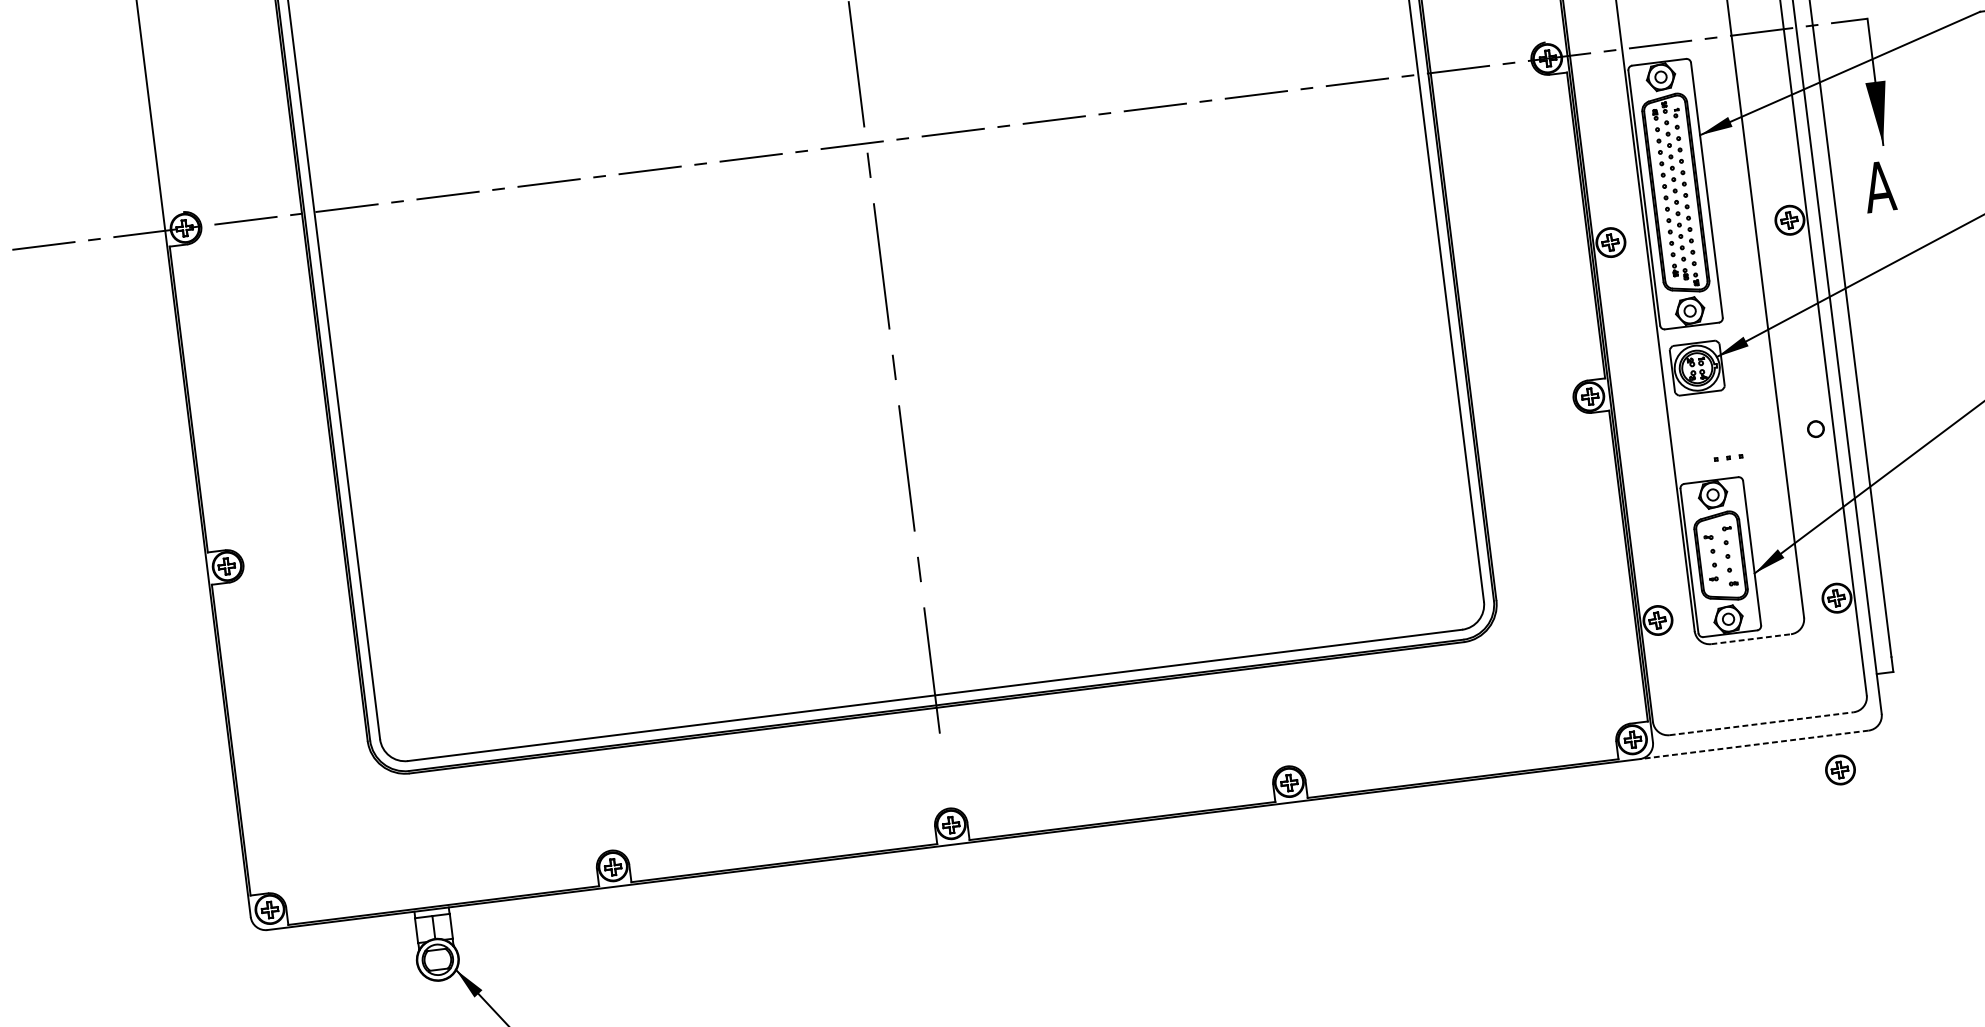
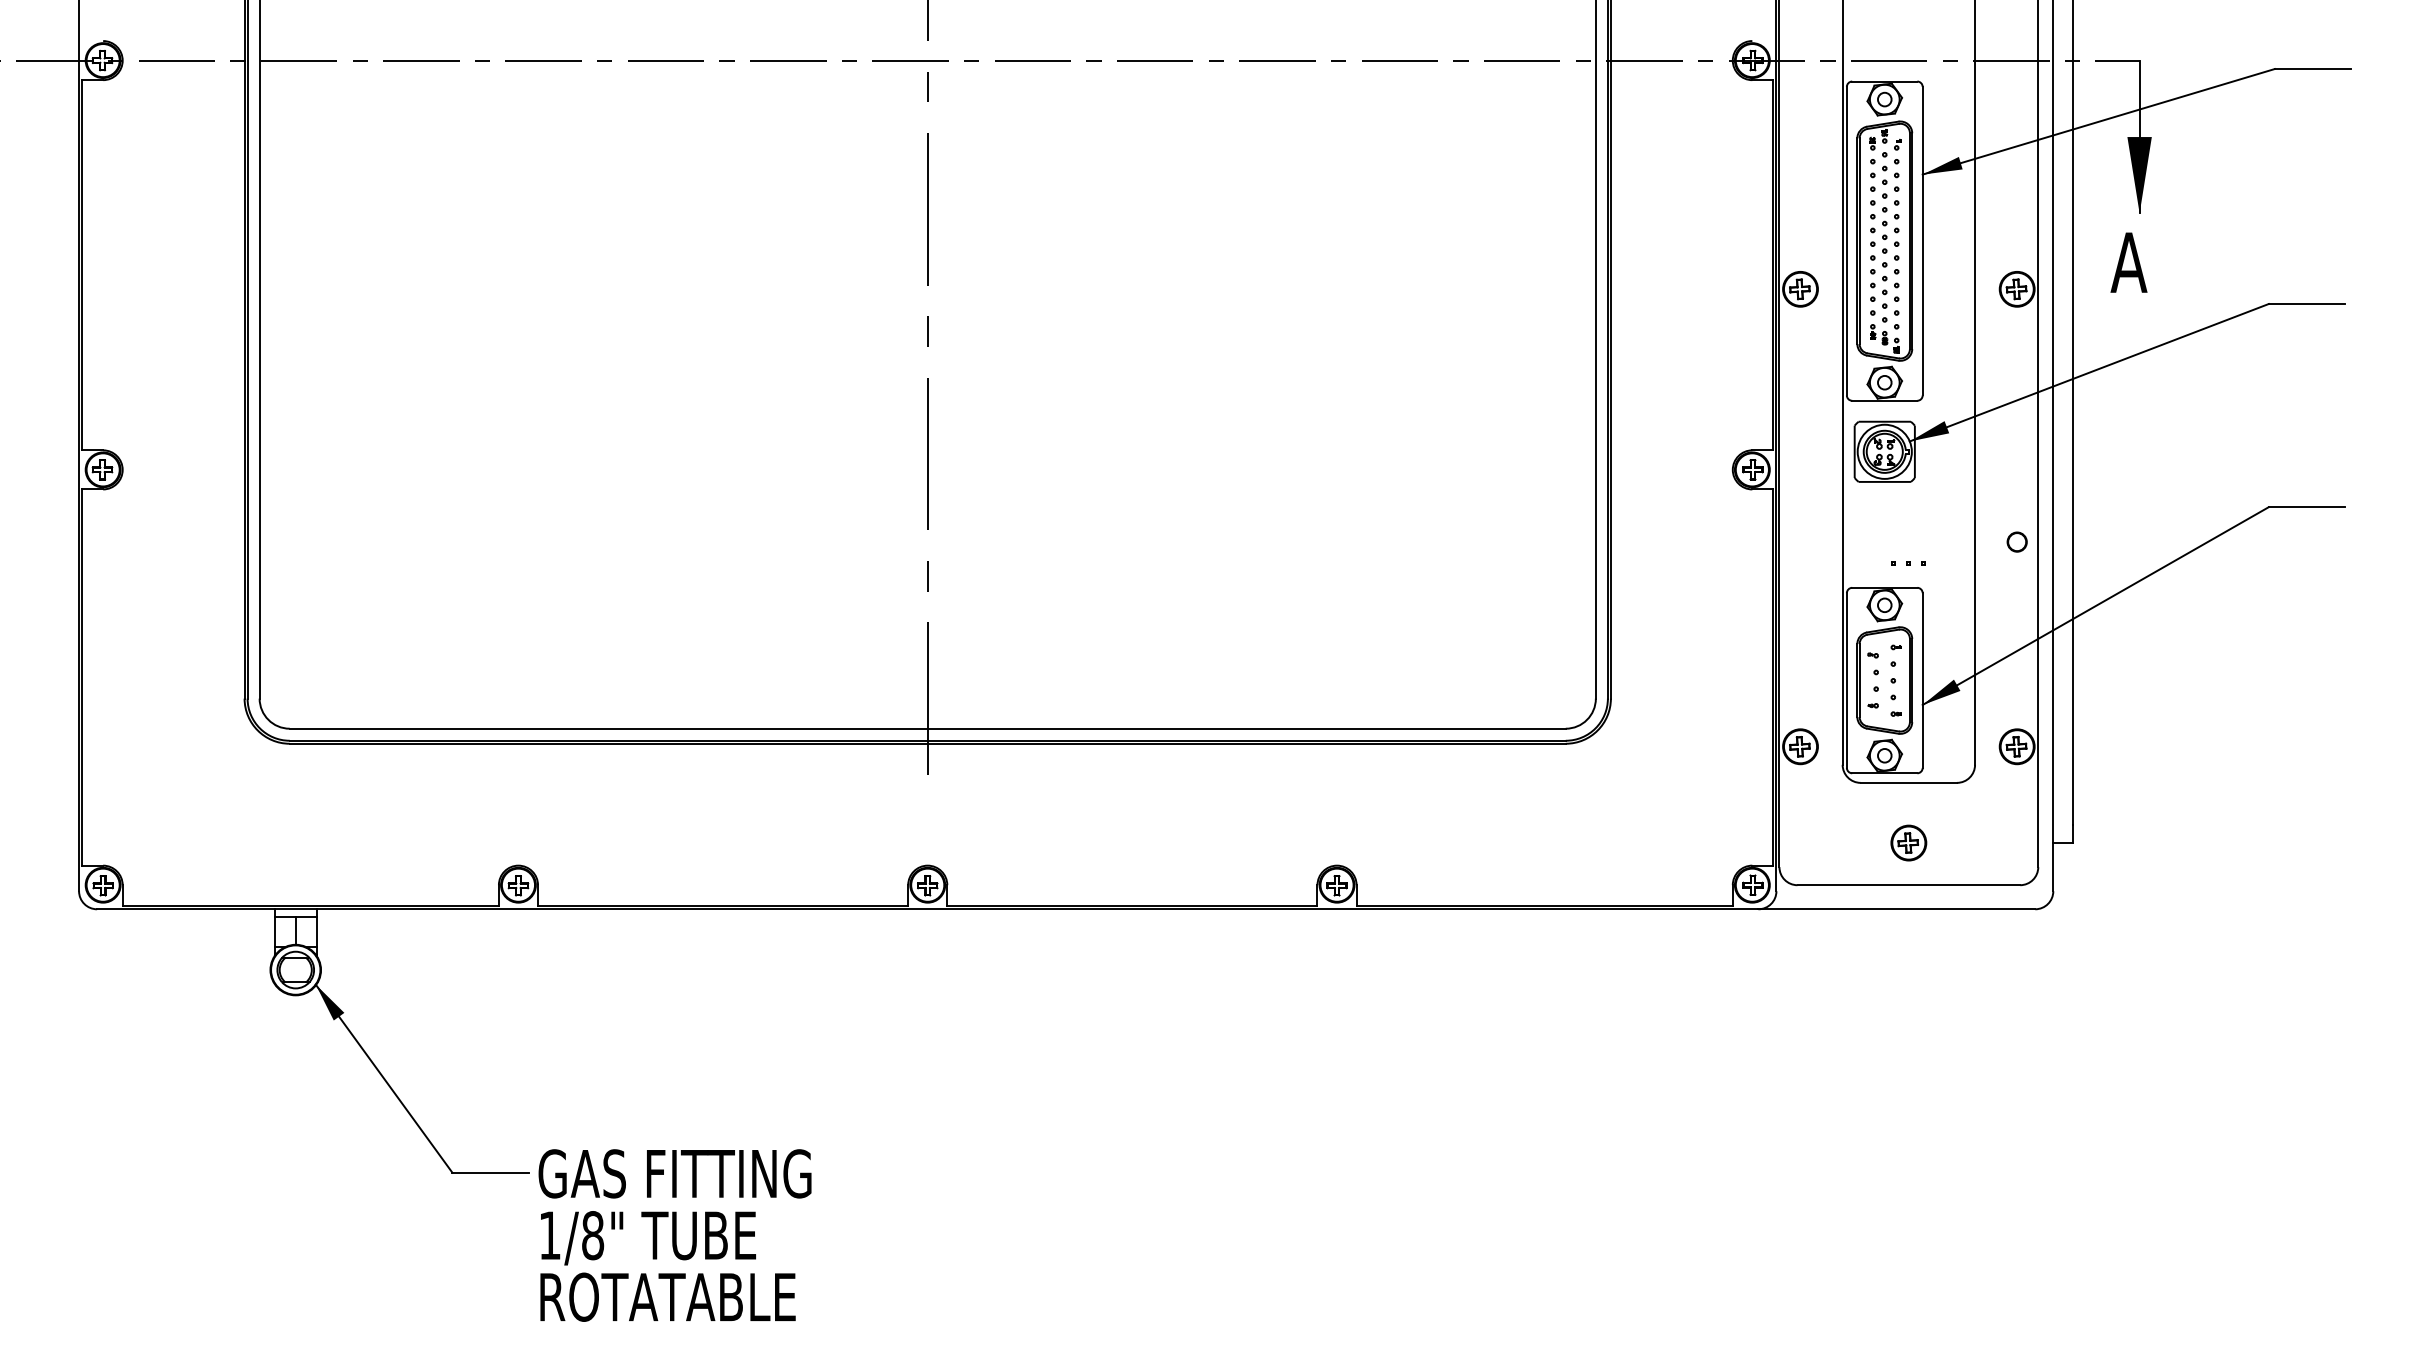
line: (1751, 638) -> (1909, 782), dashed -> solid
line: (1762, 723) -> (1909, 885), dashed -> solid
line: (1754, 745) -> (1896, 909), dashed -> solid
part: (1840, 769) -> (1908, 842), moved

